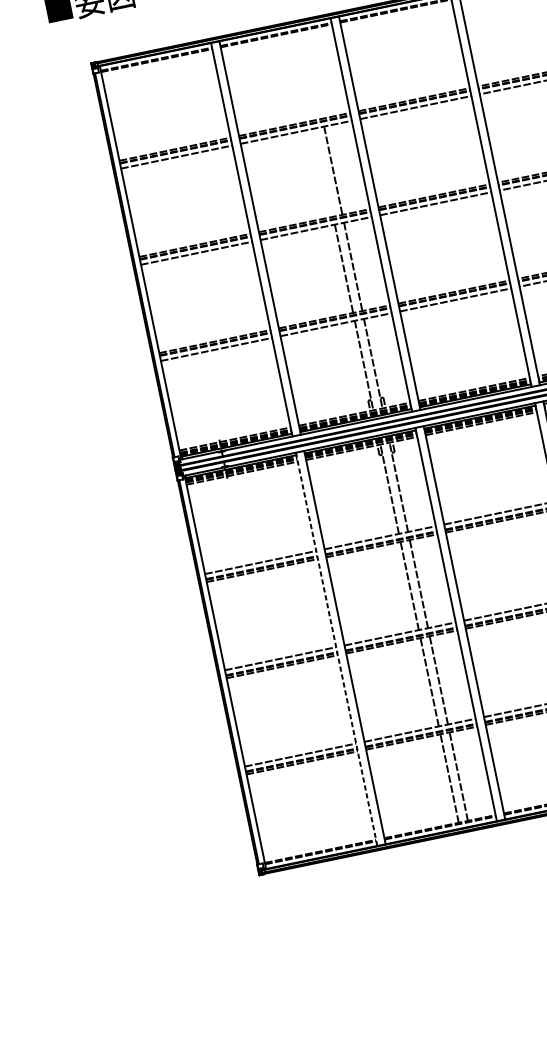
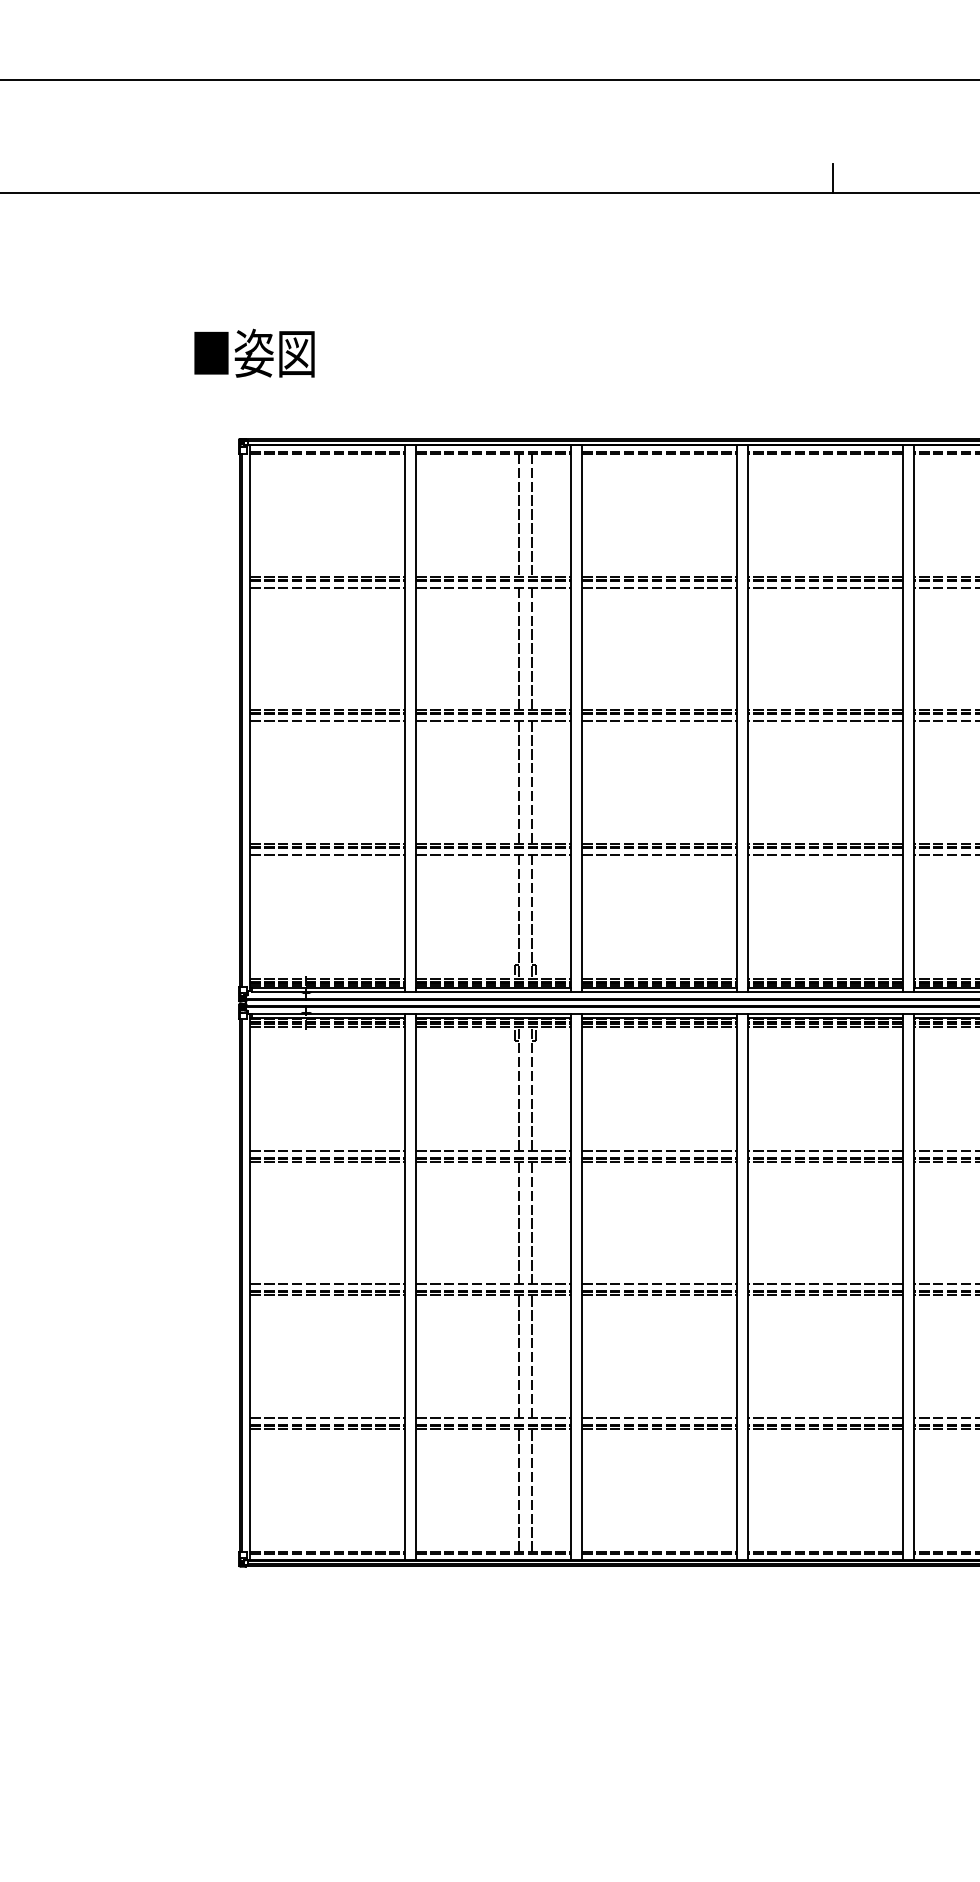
line: (313, 73) -> (532, 514), added
line: (304, 75) -> (519, 514), added
line: (324, 172) -> (519, 648), added
line: (336, 649) -> (404, 1287), dashed -> solid

